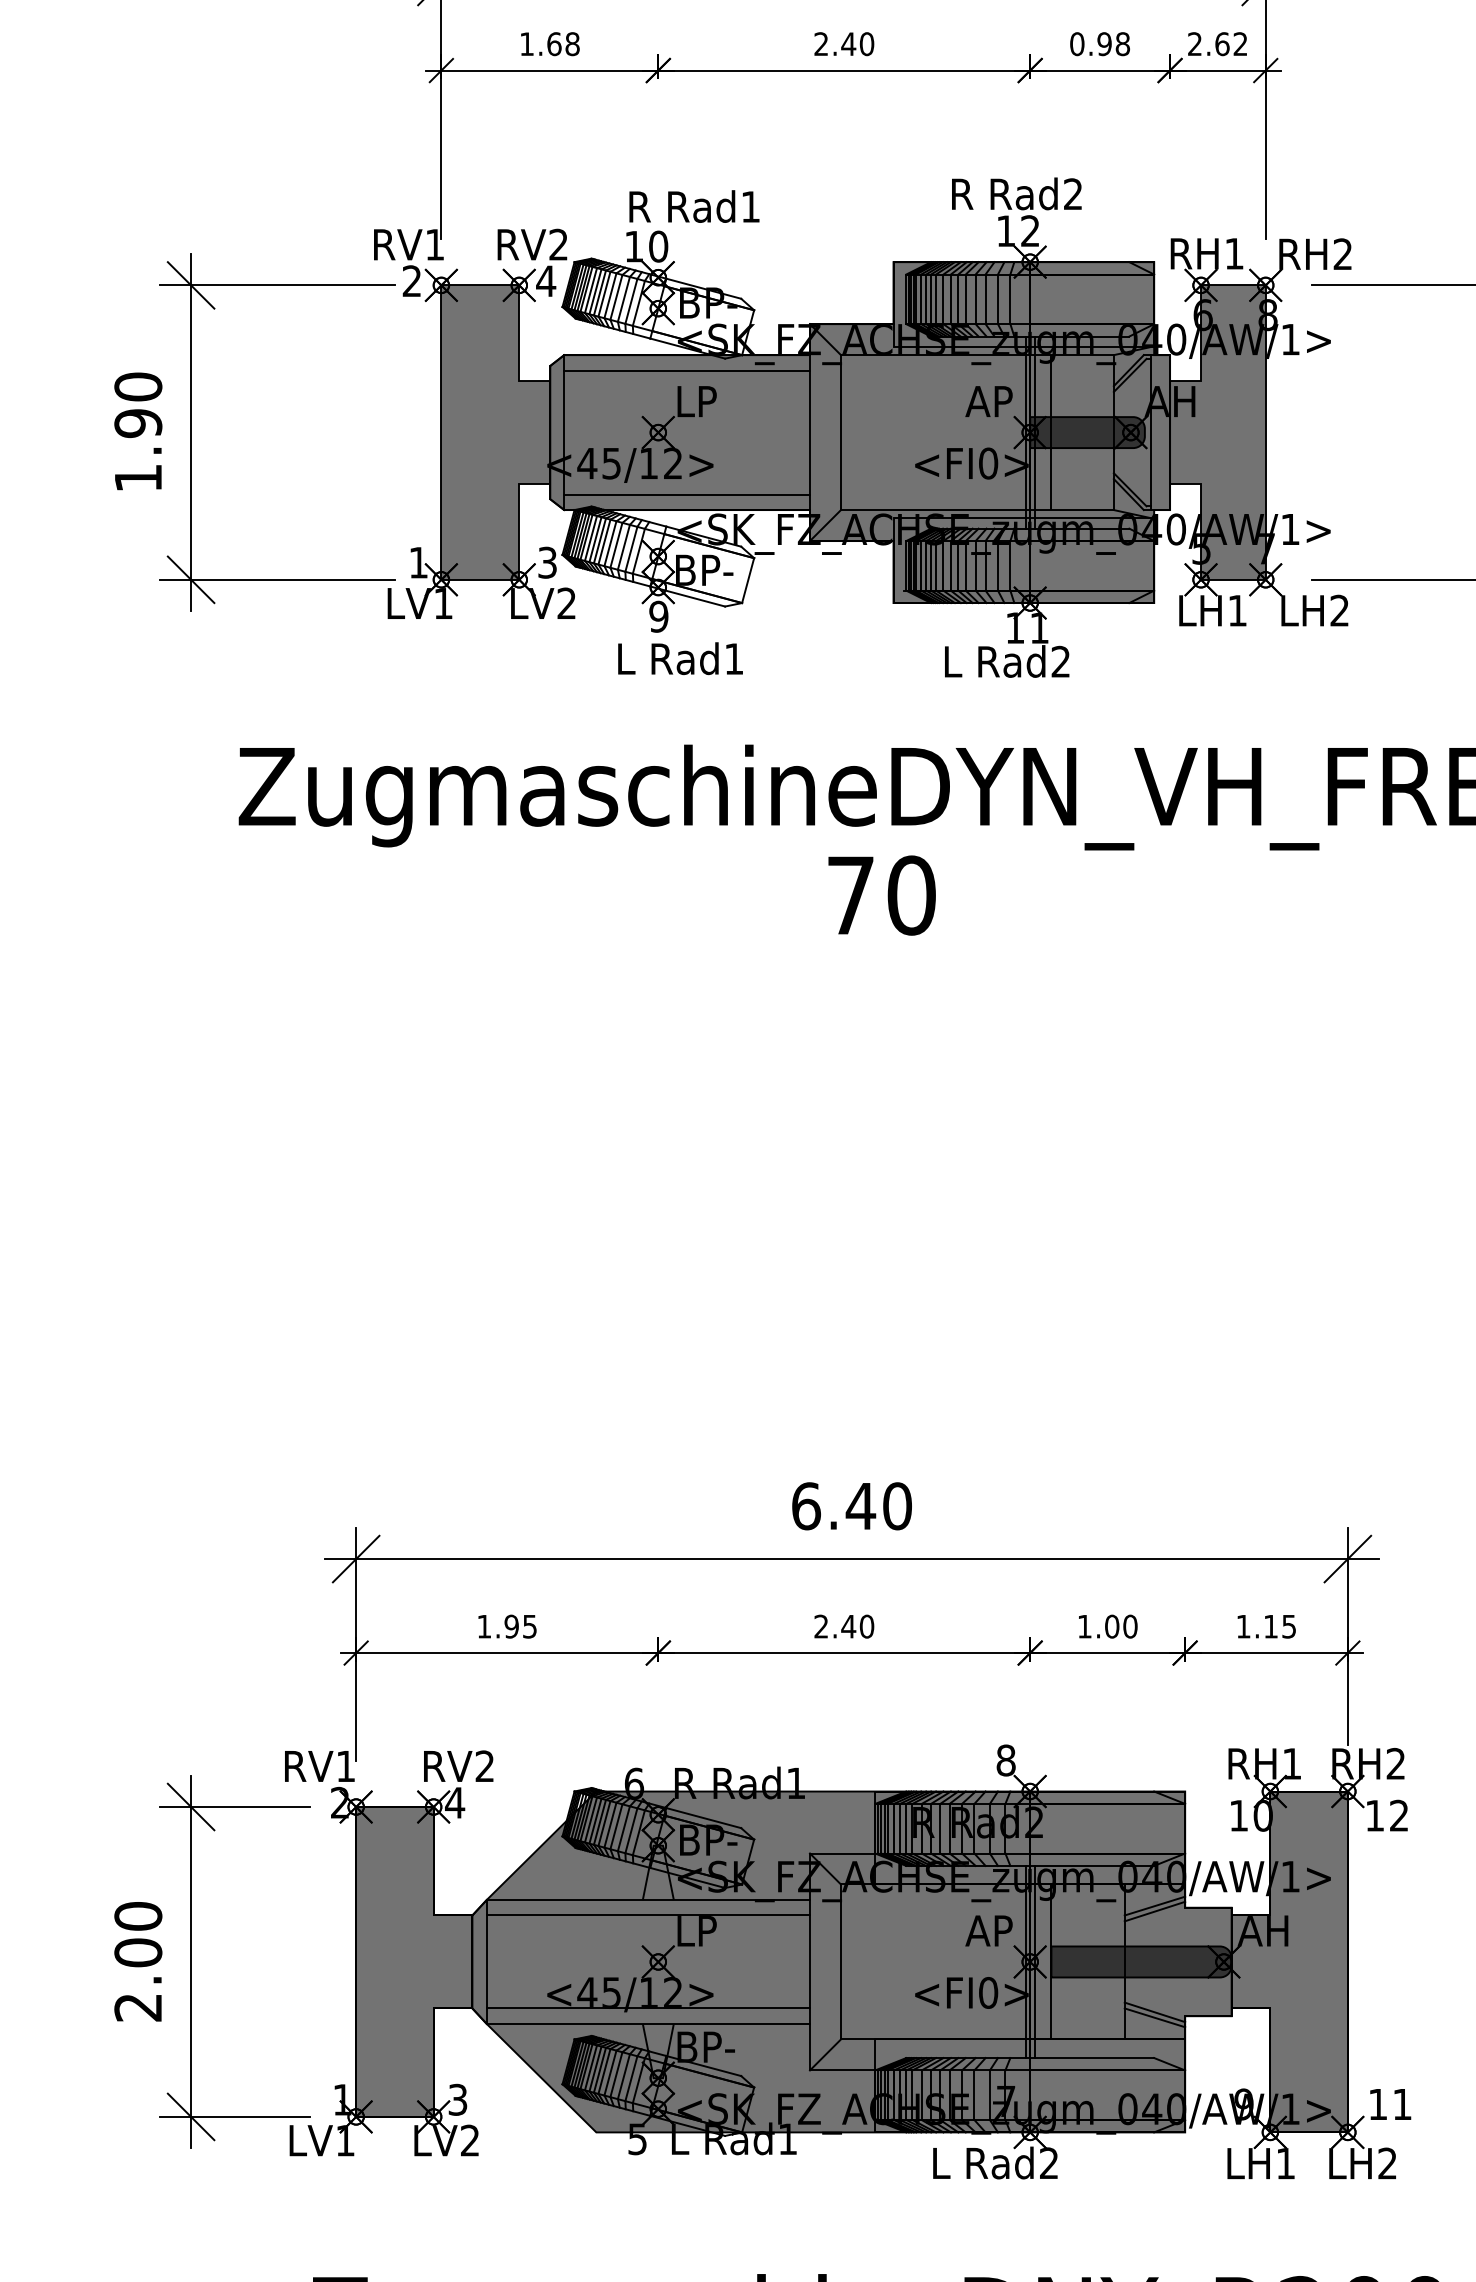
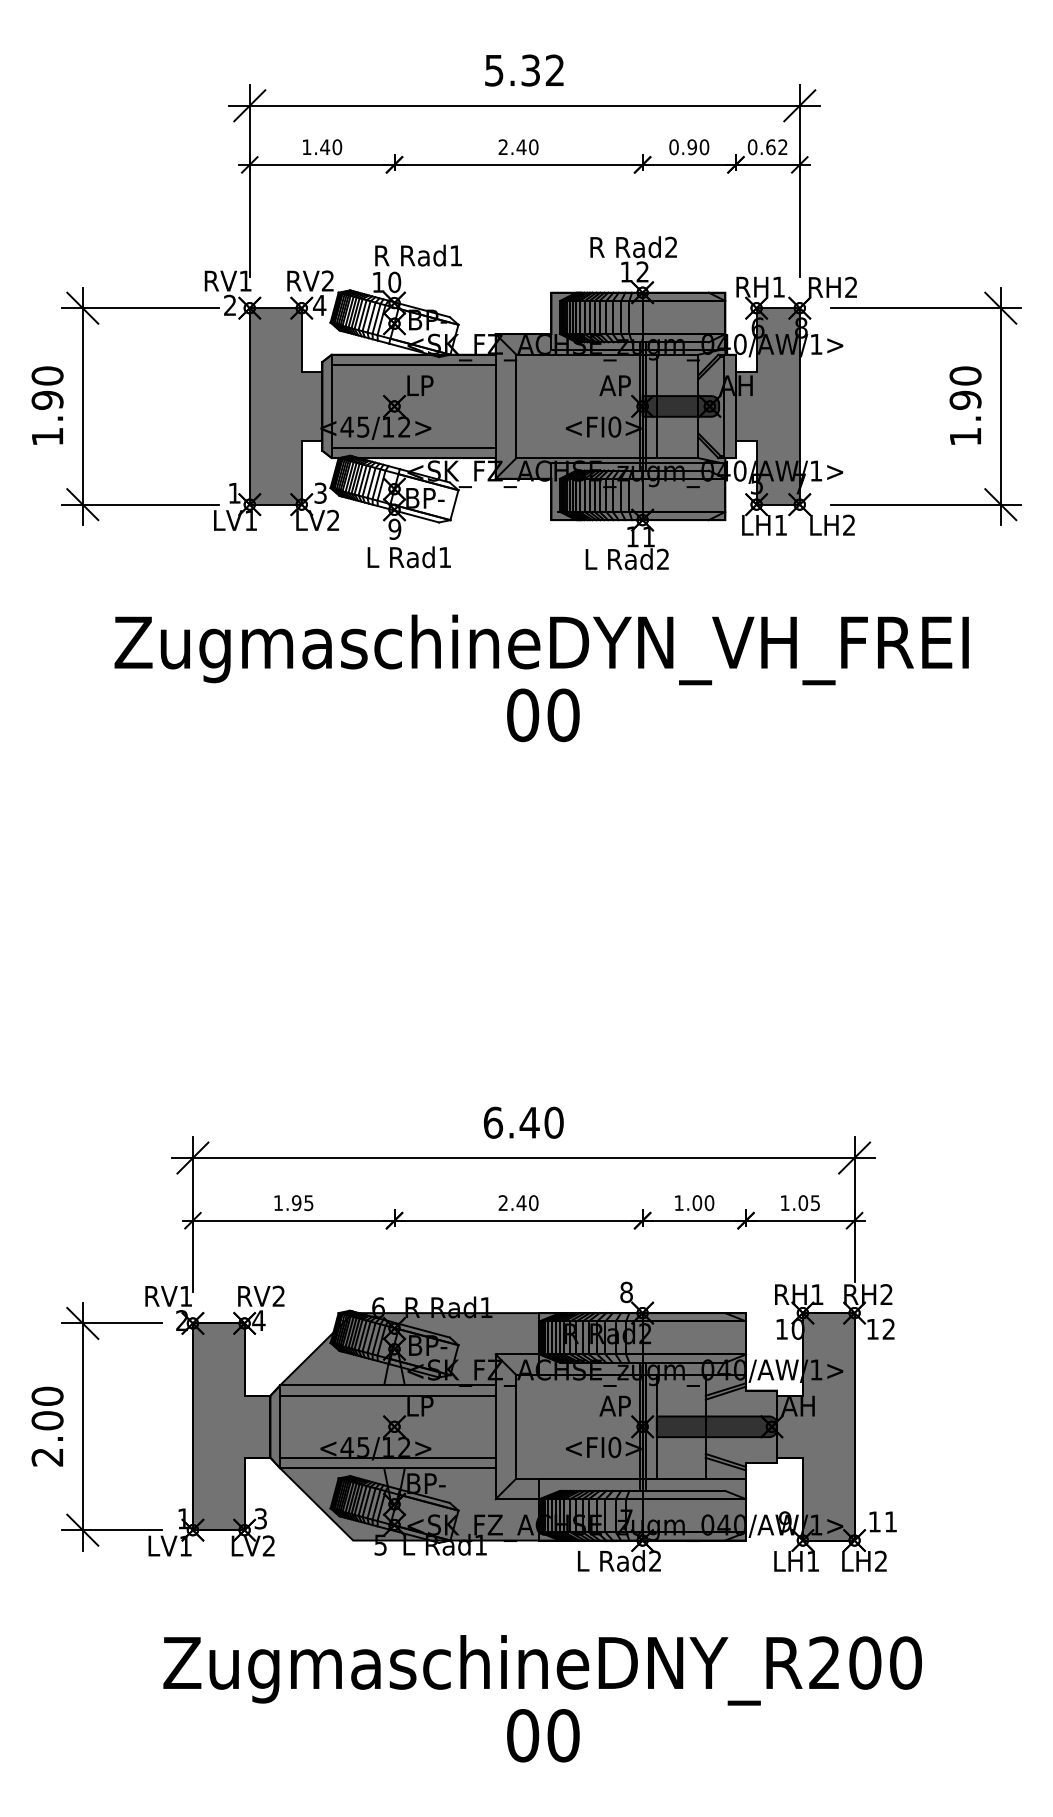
text: (1122, 43) -> (704, 146), 0.98 -> 0.90
text: (563, 44) -> (331, 147), 1.68 -> 1.40
text: (1194, 44) -> (752, 147), 2.62 -> 0.62
text: (851, 895) -> (523, 715), 70 -> 00
text: (1271, 1627) -> (803, 1203), 1.15 -> 1.05

